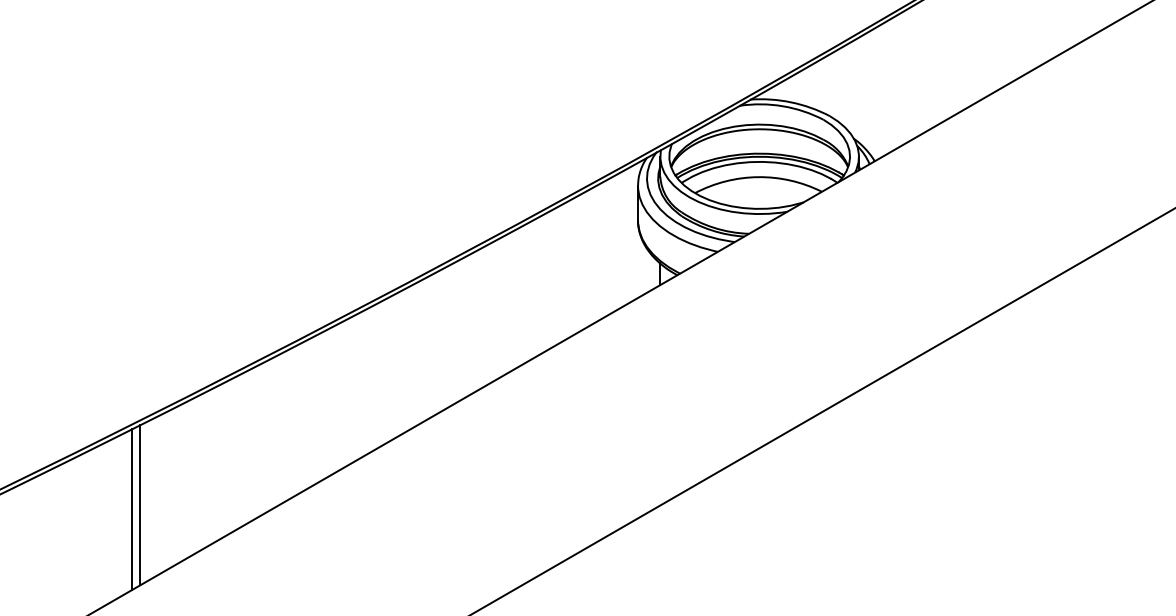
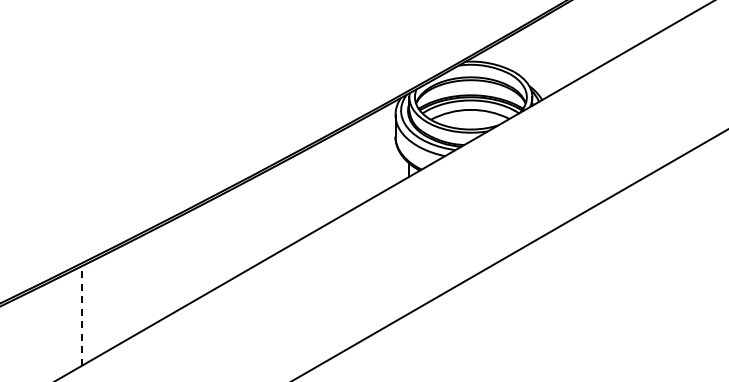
line: (141, 504) -> (87, 312), removed
line: (131, 510) -> (81, 316), solid -> dashed

